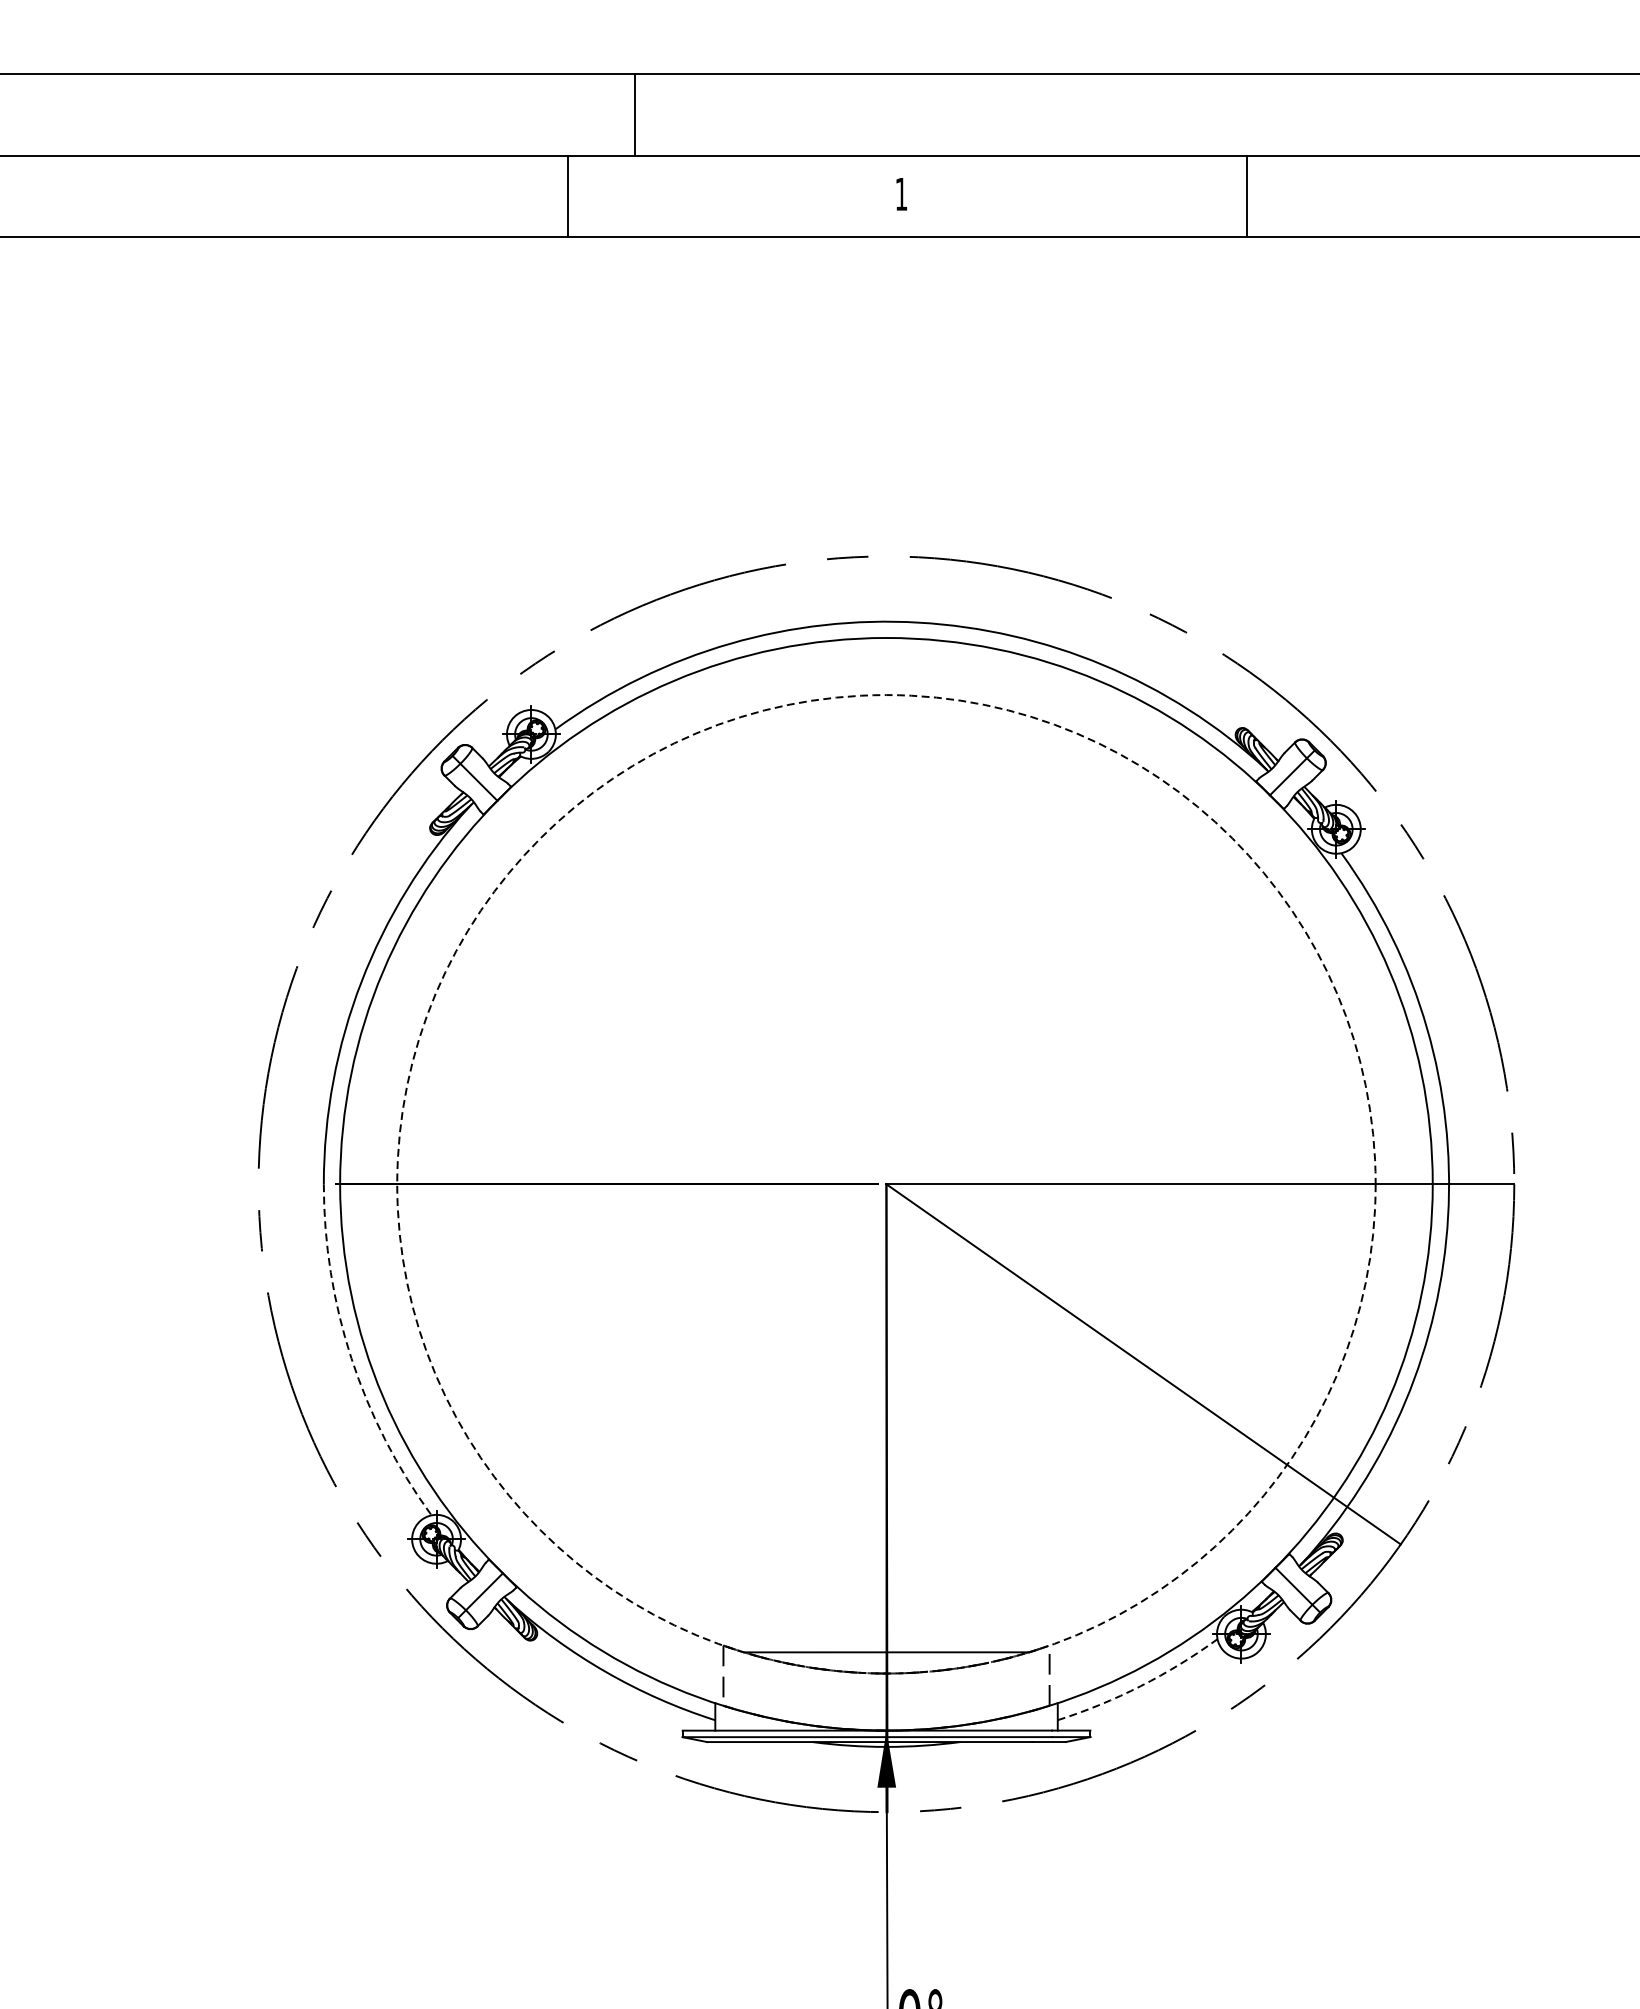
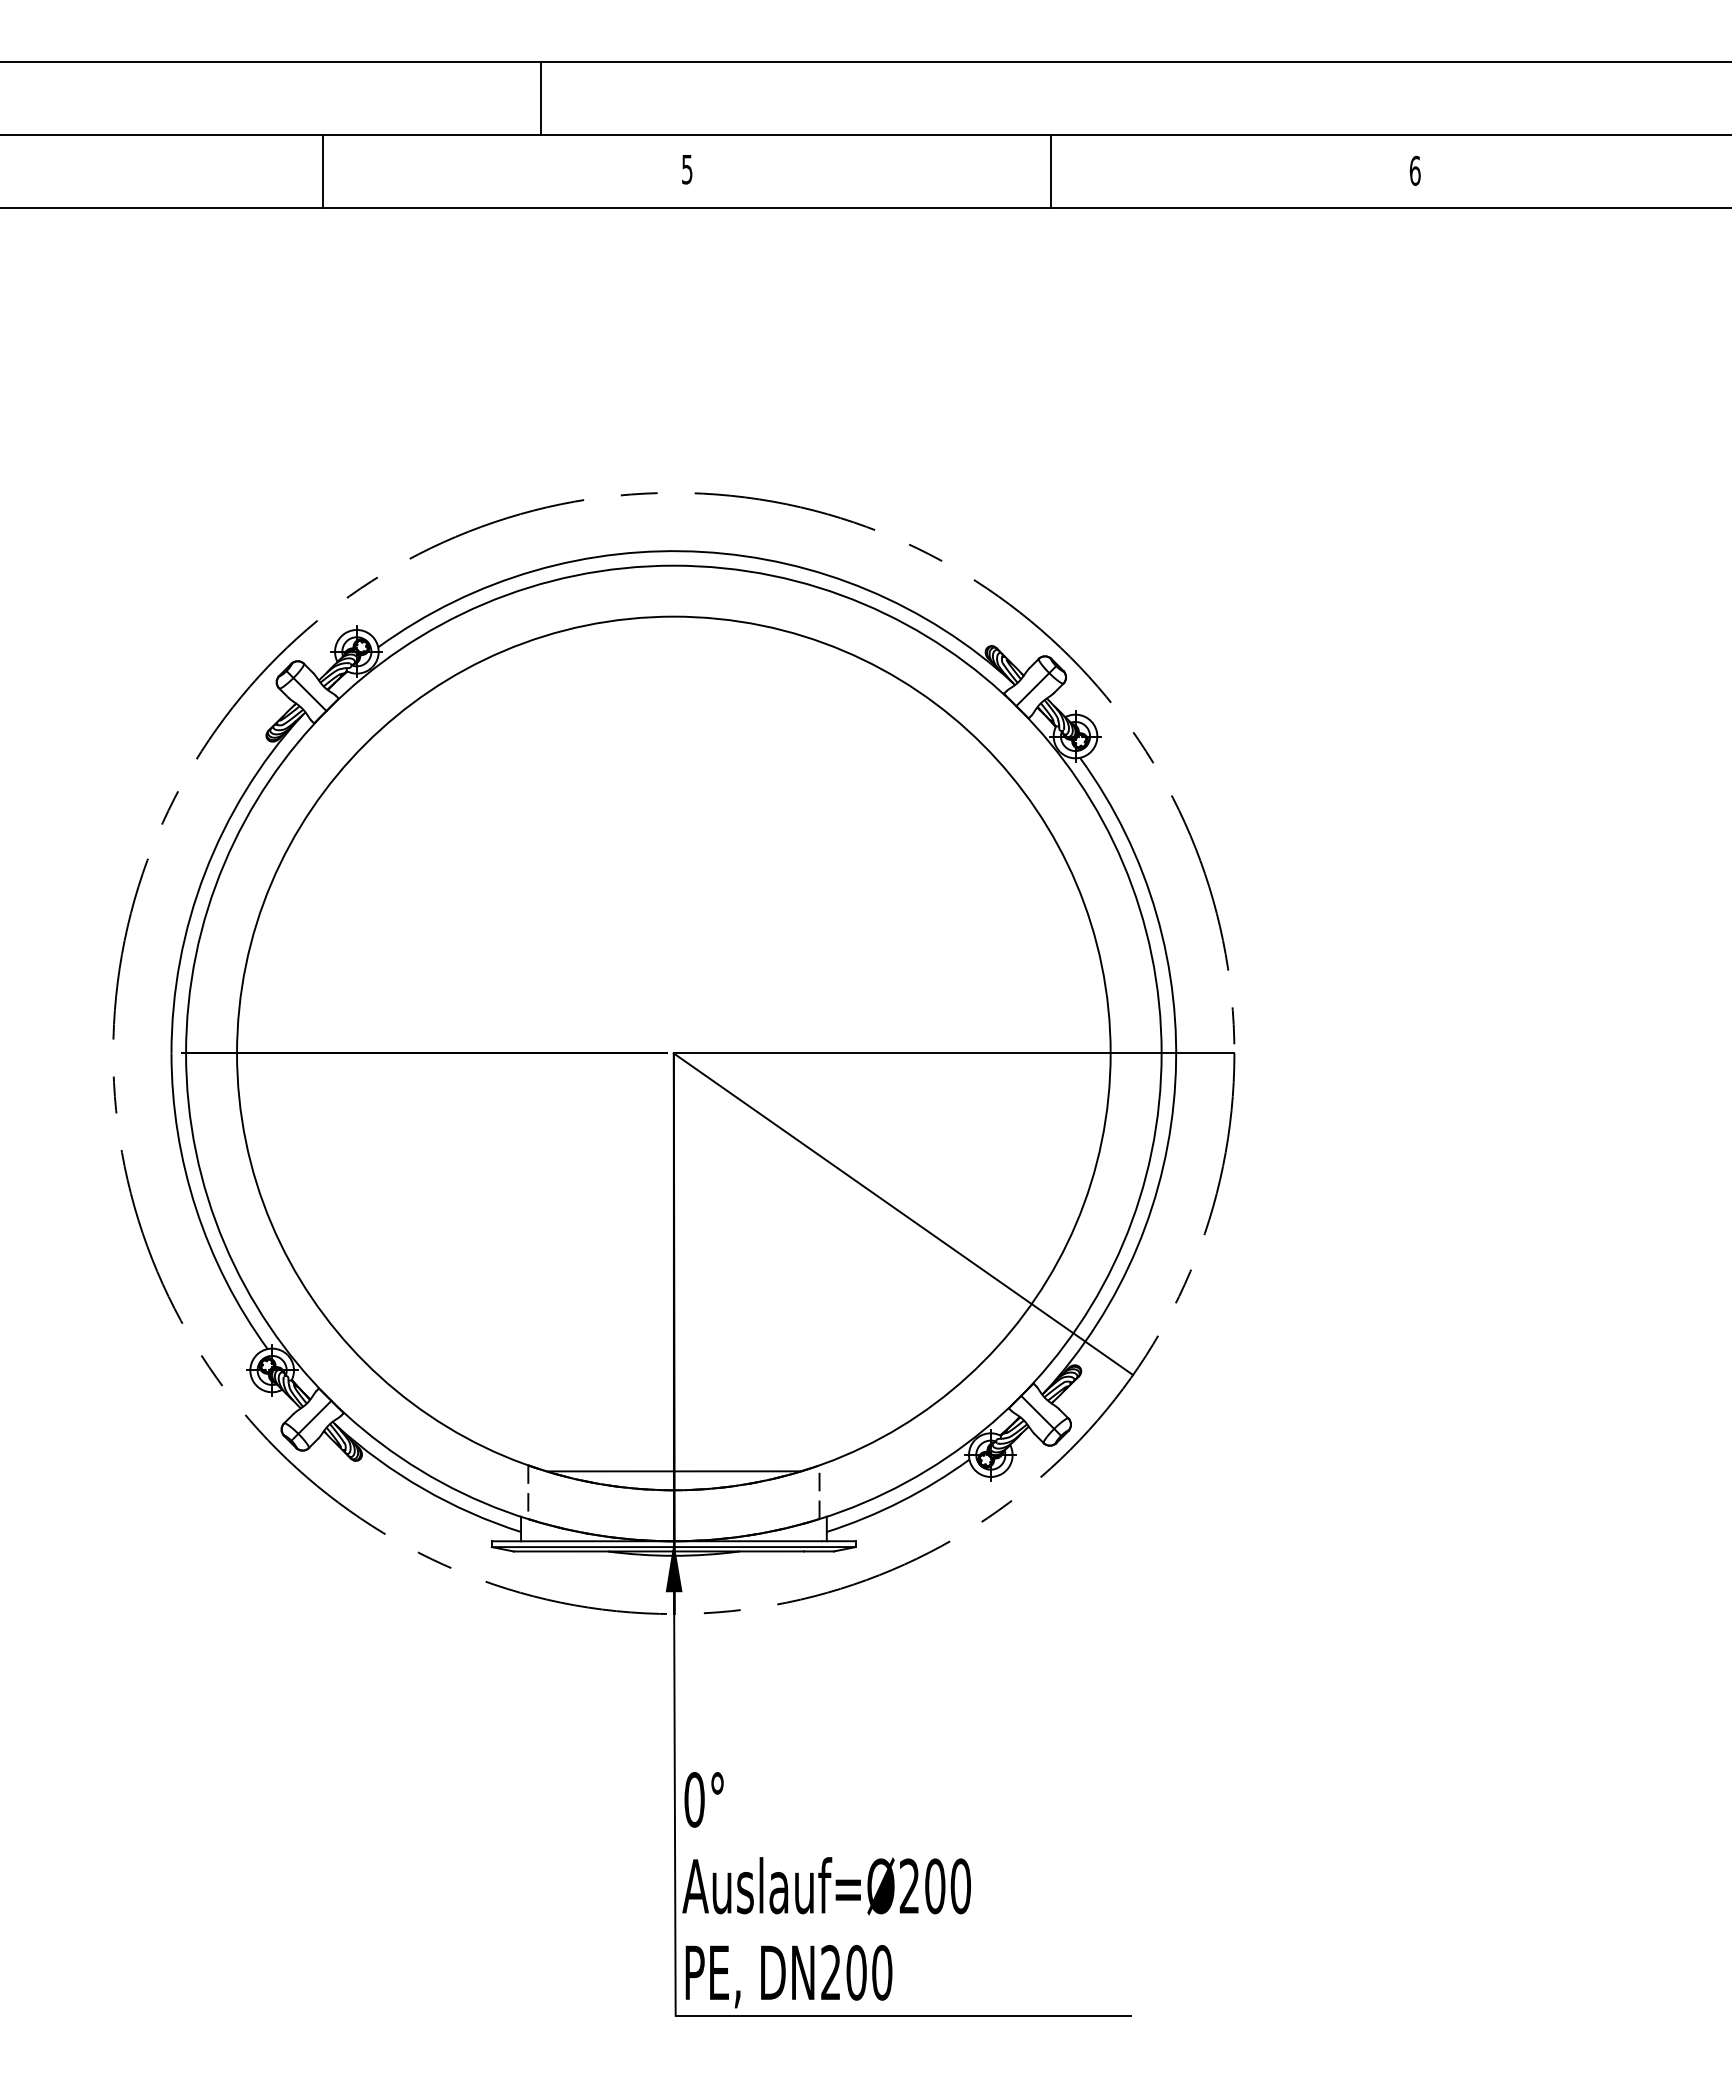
line: (635, 114) -> (541, 98), moved
text: (901, 194) -> (687, 169), 1 -> 5
line: (567, 196) -> (322, 171), moved
line: (1246, 196) -> (1050, 171), moved
circle: (886, 1184) -> (673, 1053), dashed -> solid
arc: (351, 1357) -> (196, 1208), dashed -> solid
arc: (1141, 1686) -> (901, 1501), dashed -> solid

